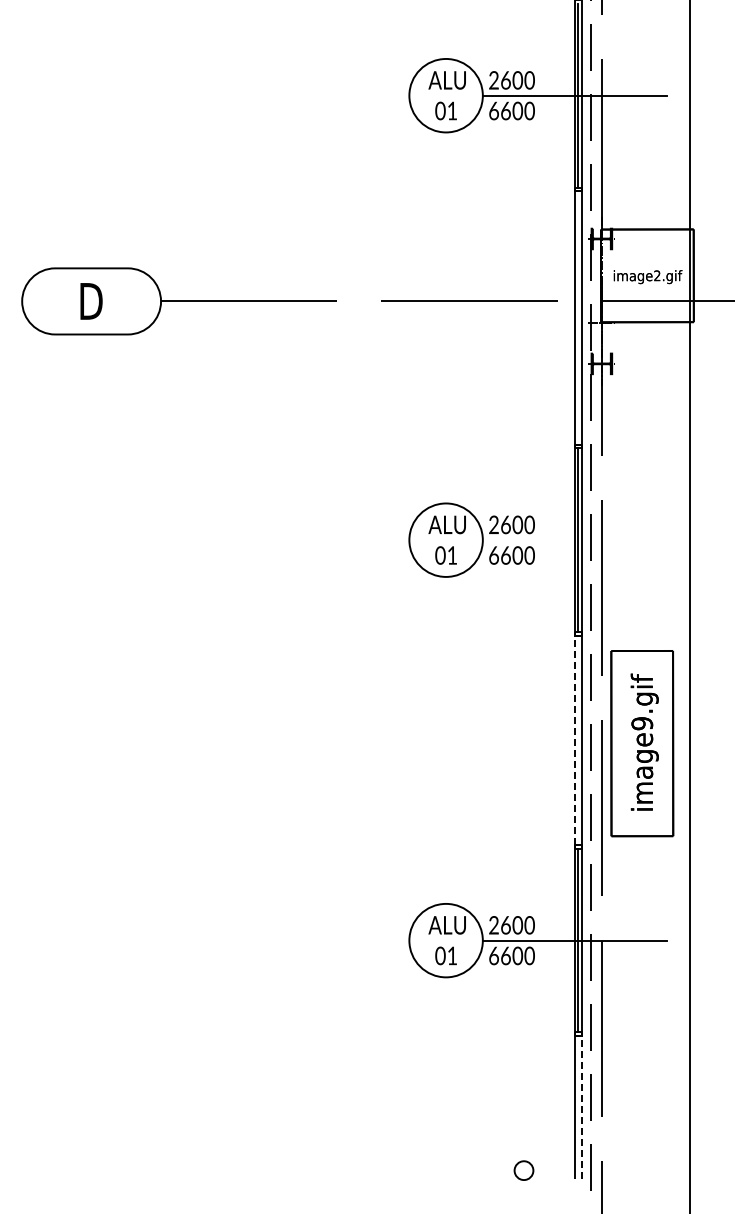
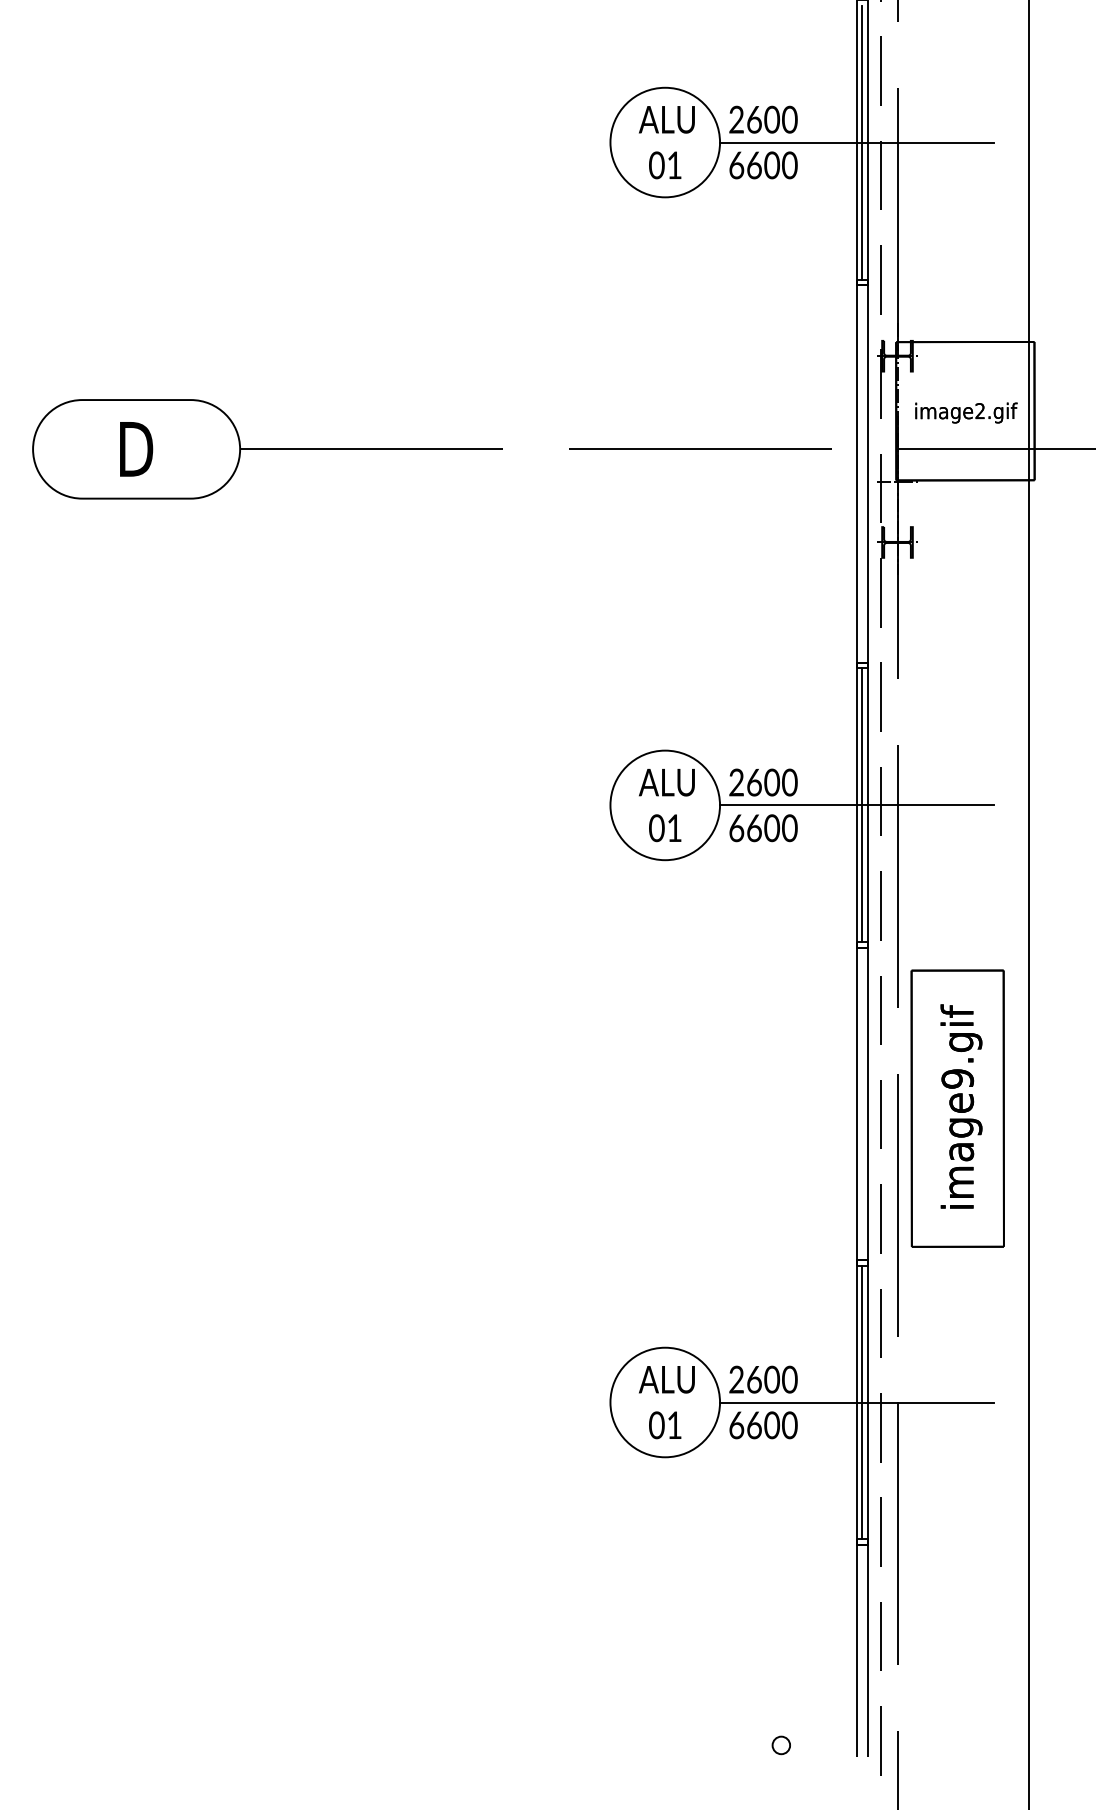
line: (574, 540) -> (856, 805), added
line: (574, 740) -> (856, 1104), dashed -> solid
line: (582, 1106) -> (868, 1649), dashed -> solid
circle: (523, 1170) -> (780, 1745), size x0.62

